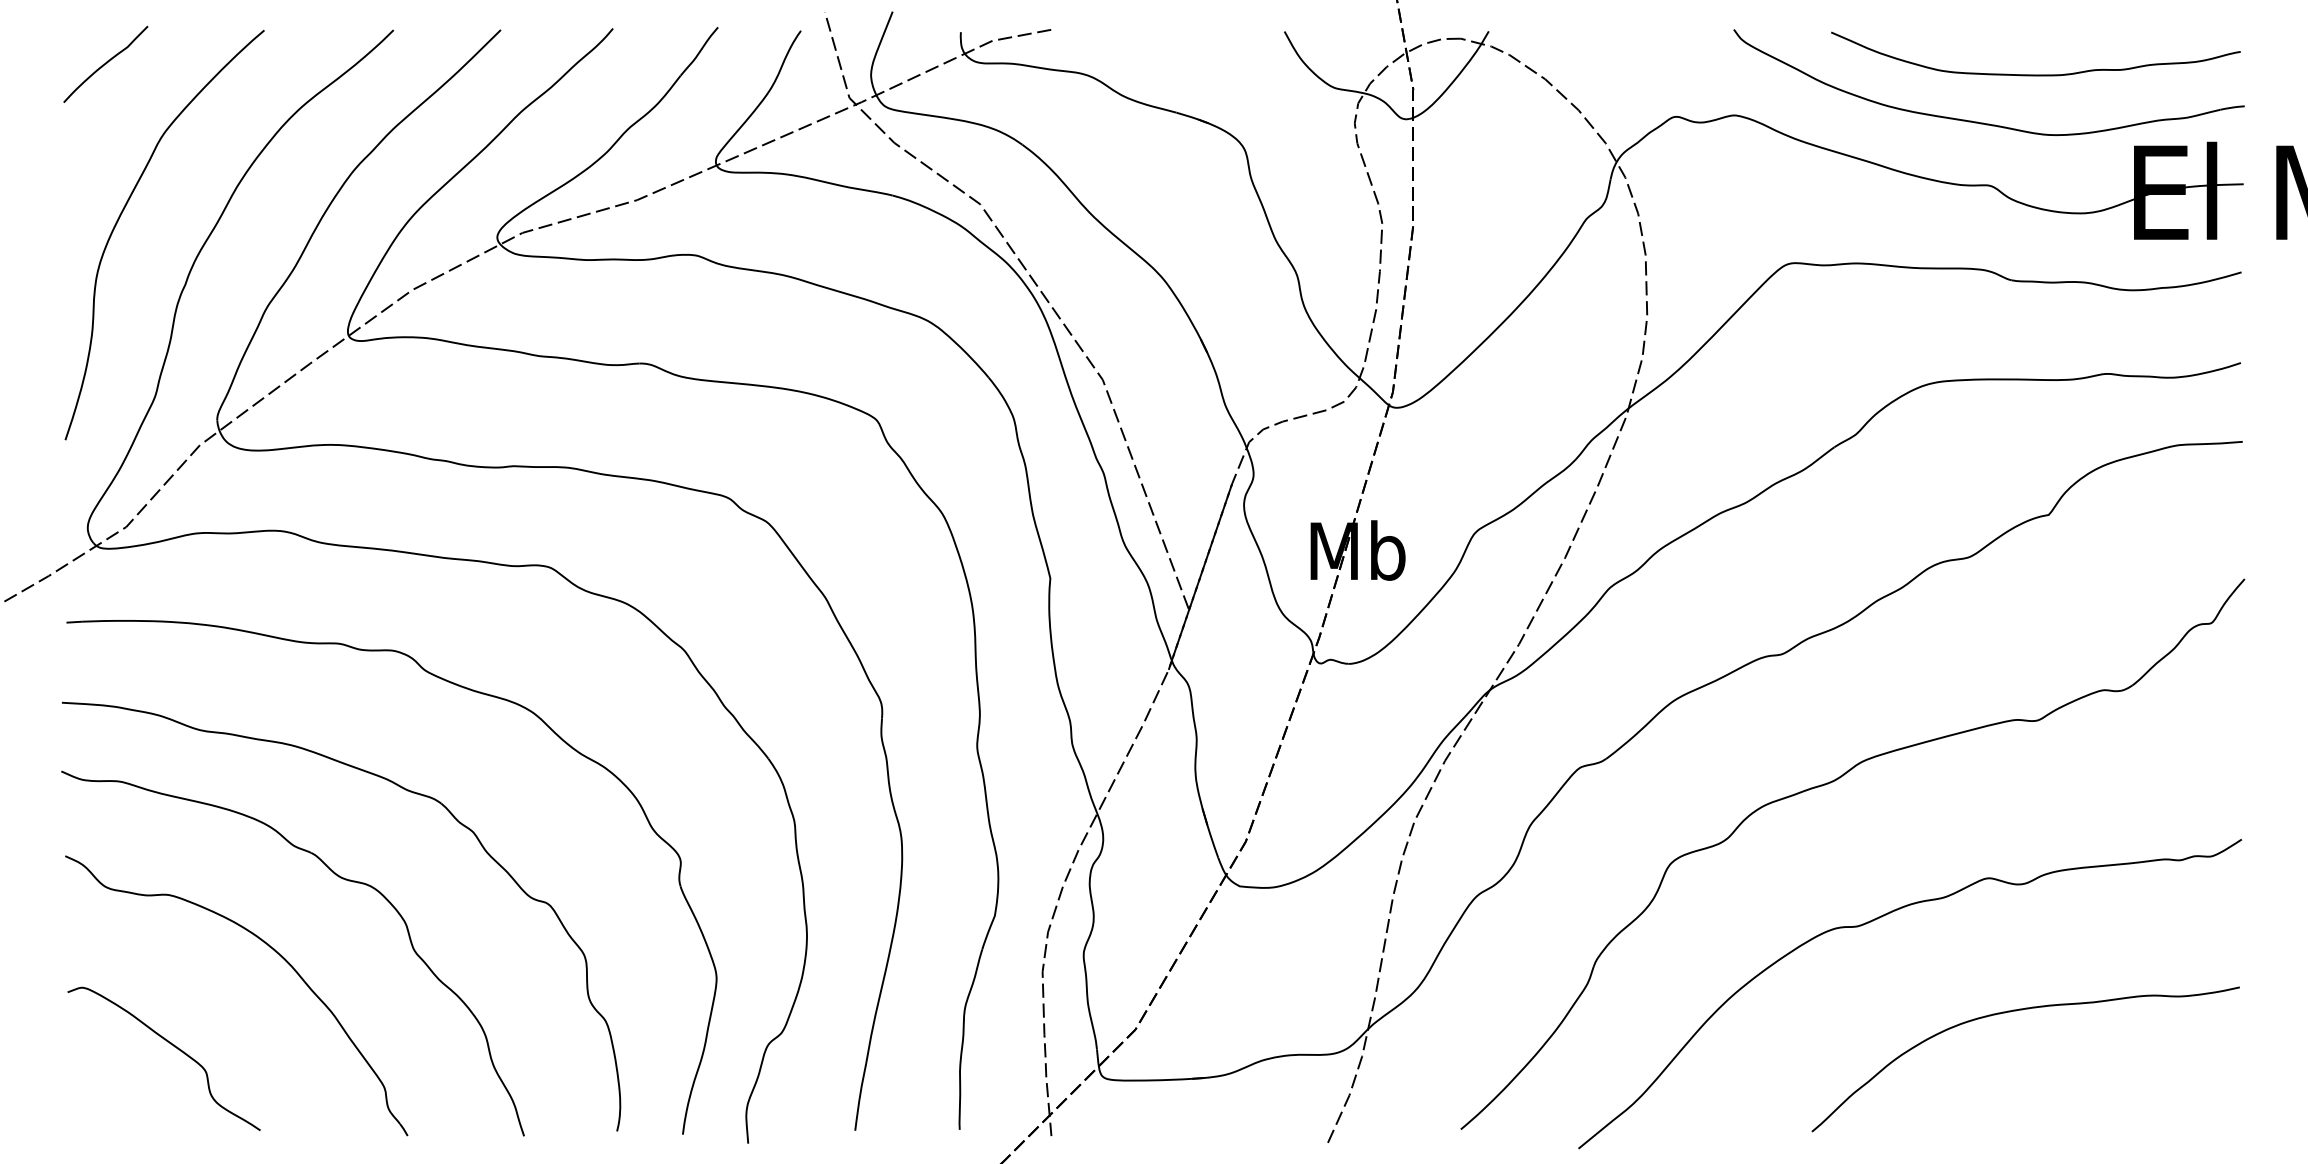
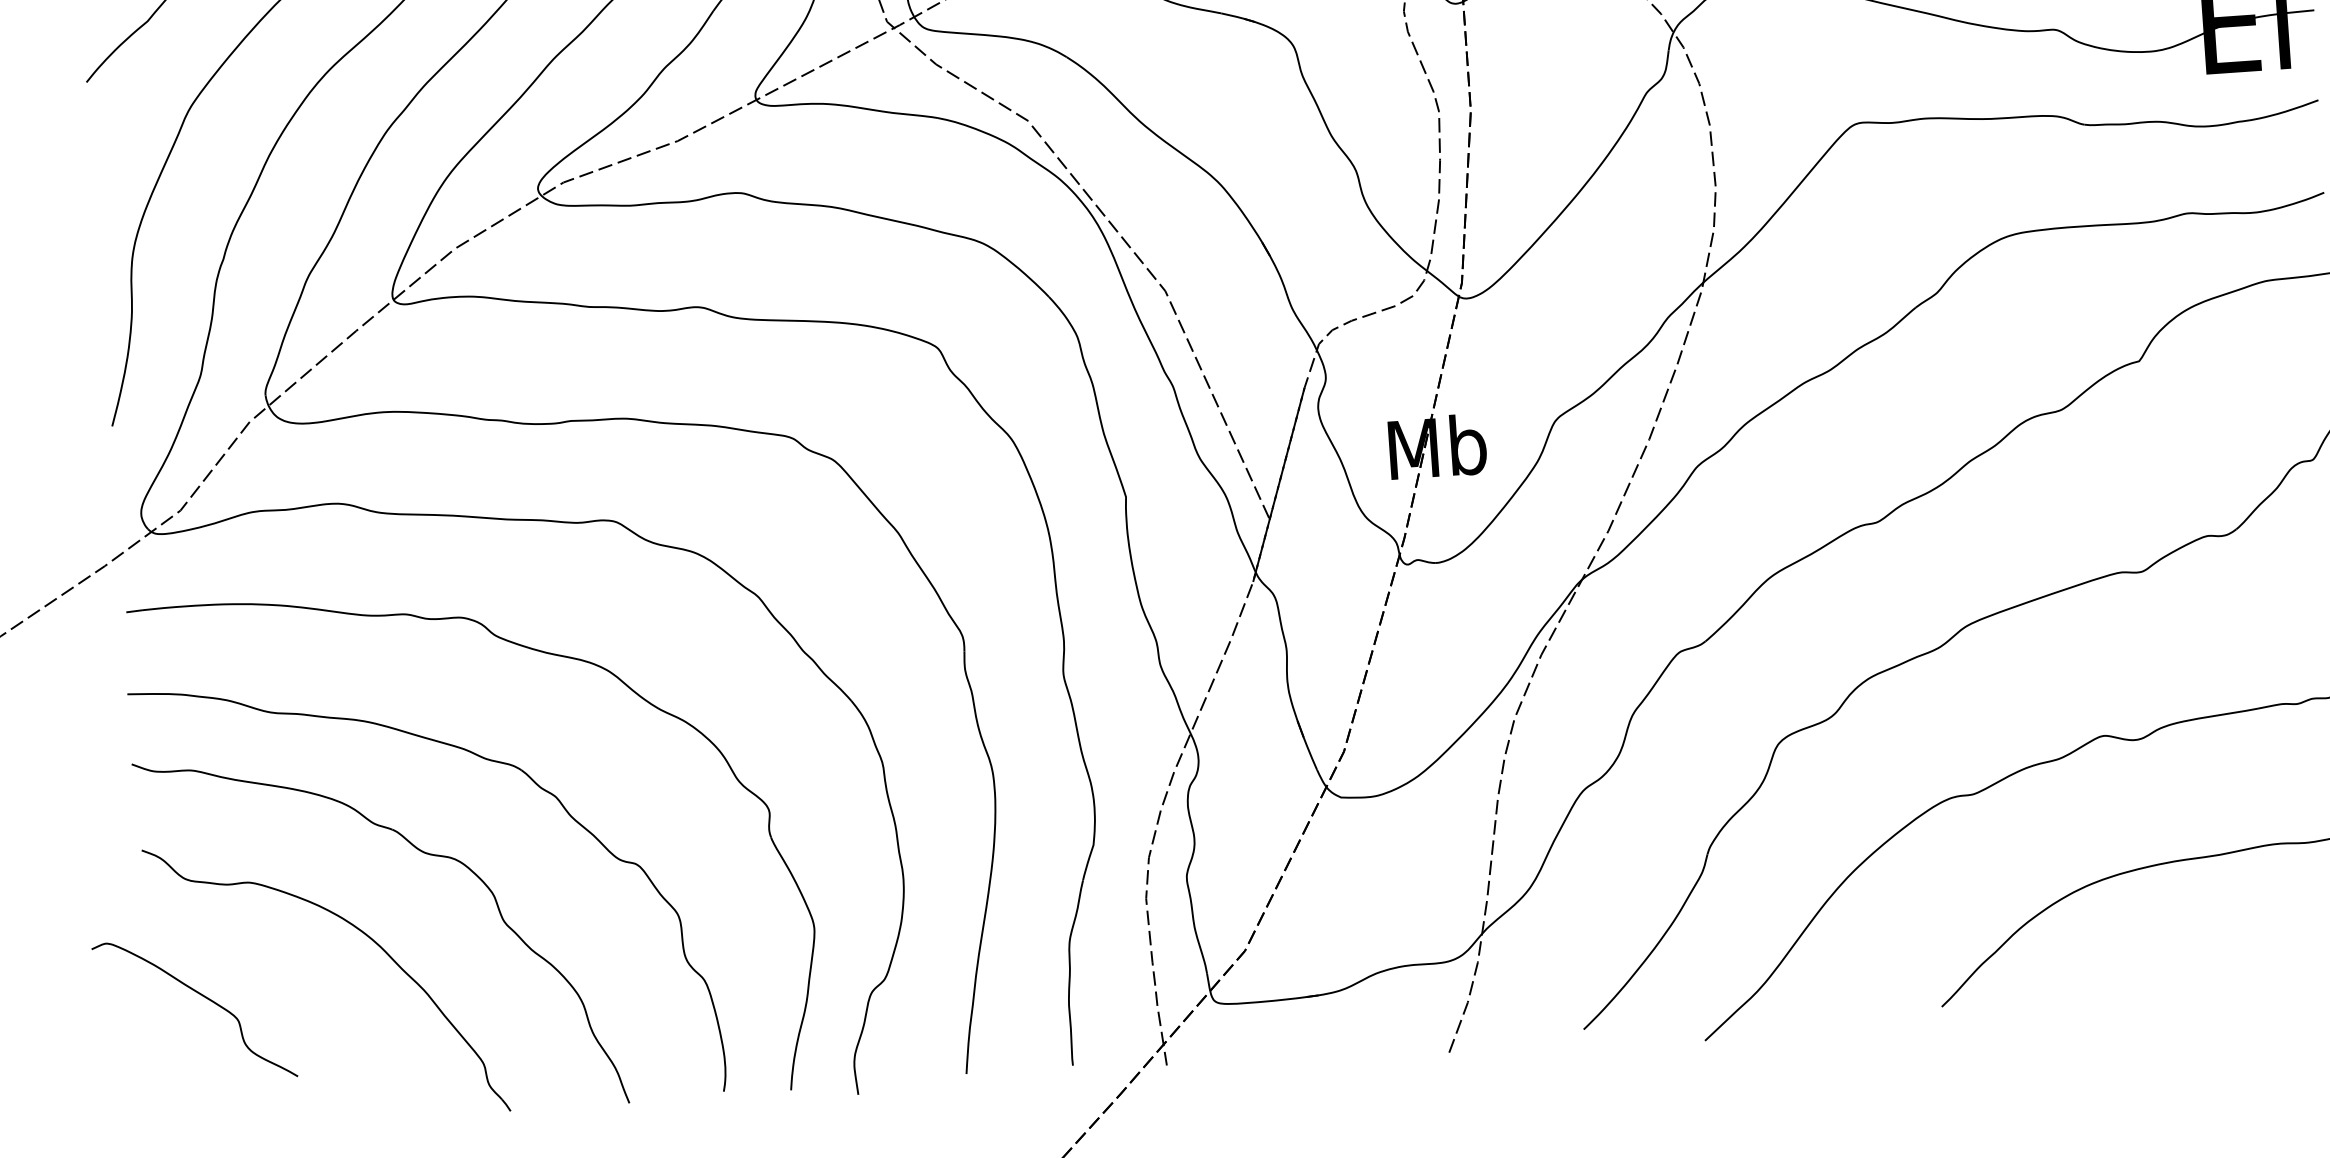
curve: (174, 1047) -> (204, 997), moved

